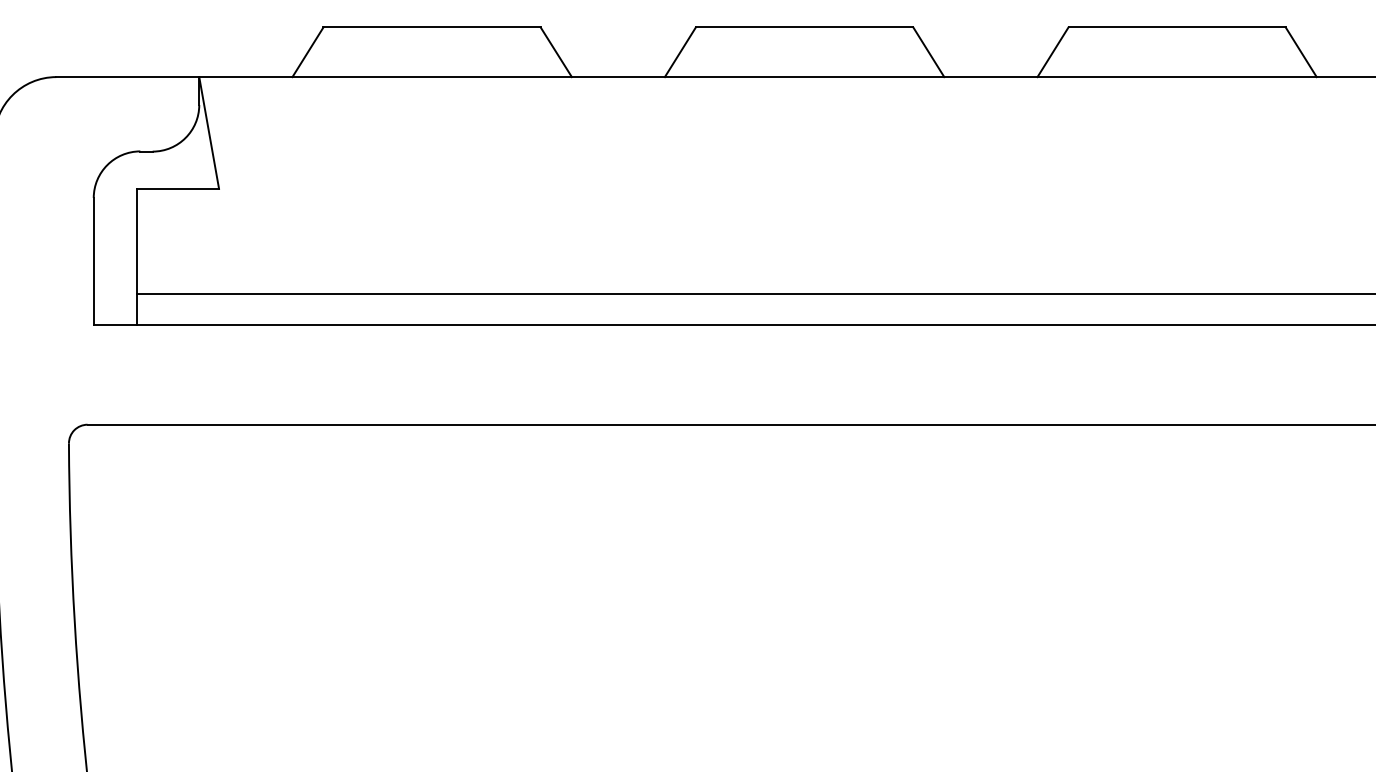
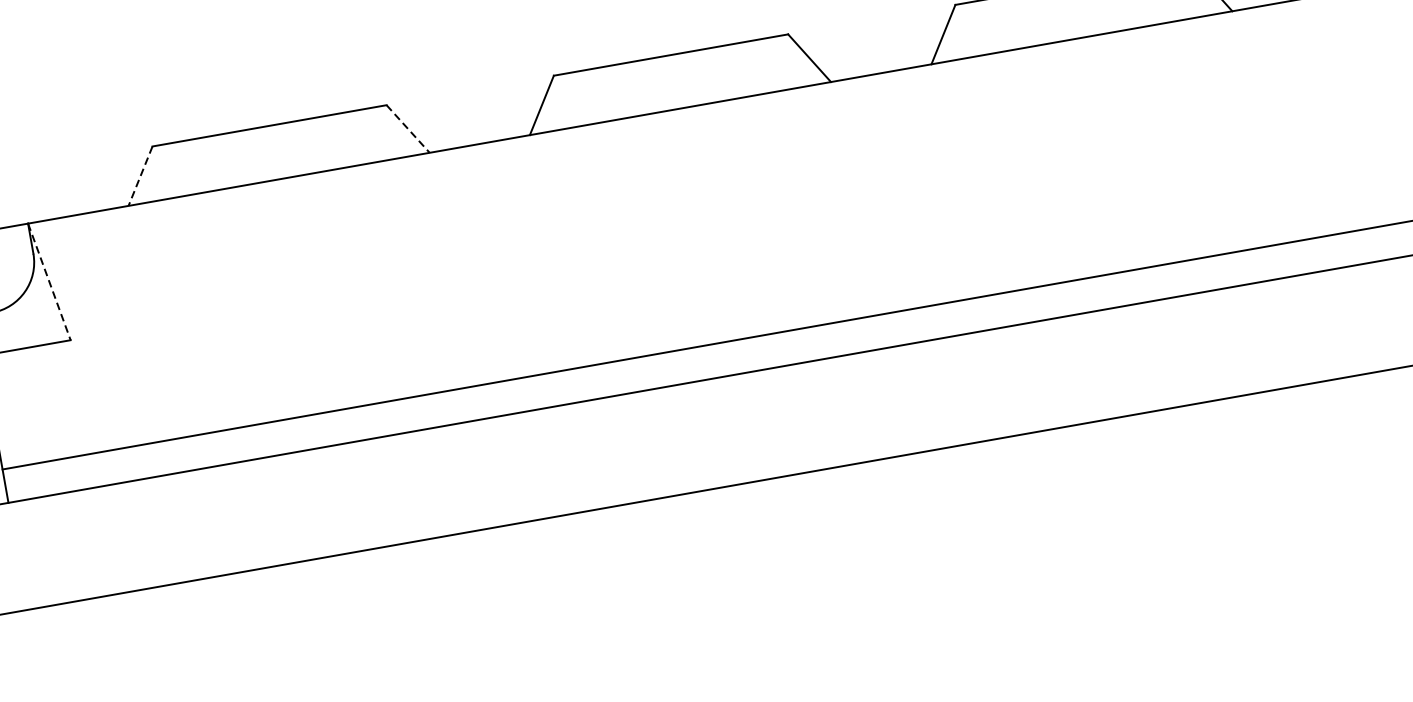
line: (307, 52) -> (140, 176), solid -> dashed
line: (556, 52) -> (408, 129), solid -> dashed
line: (209, 132) -> (49, 281), solid -> dashed

